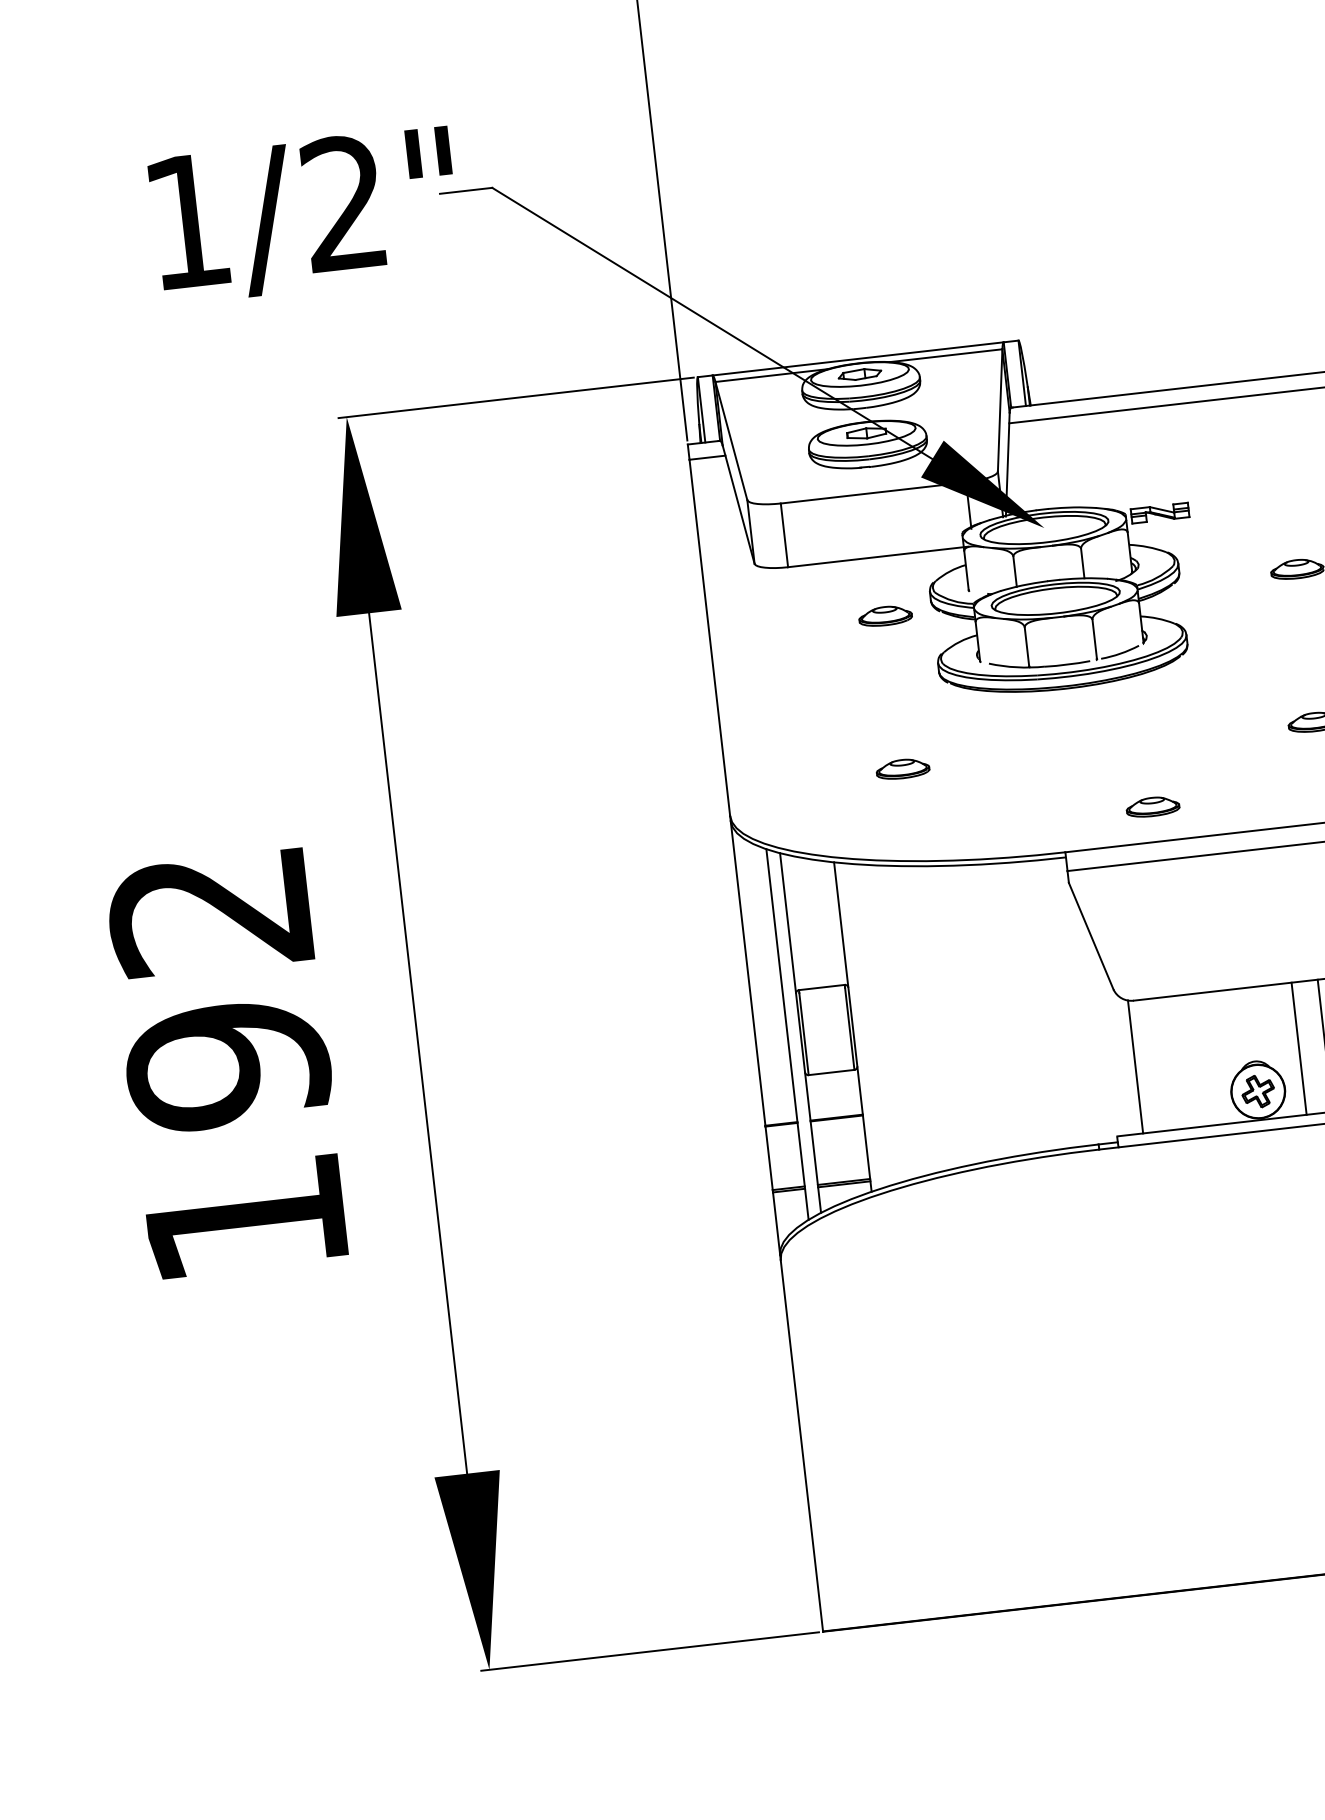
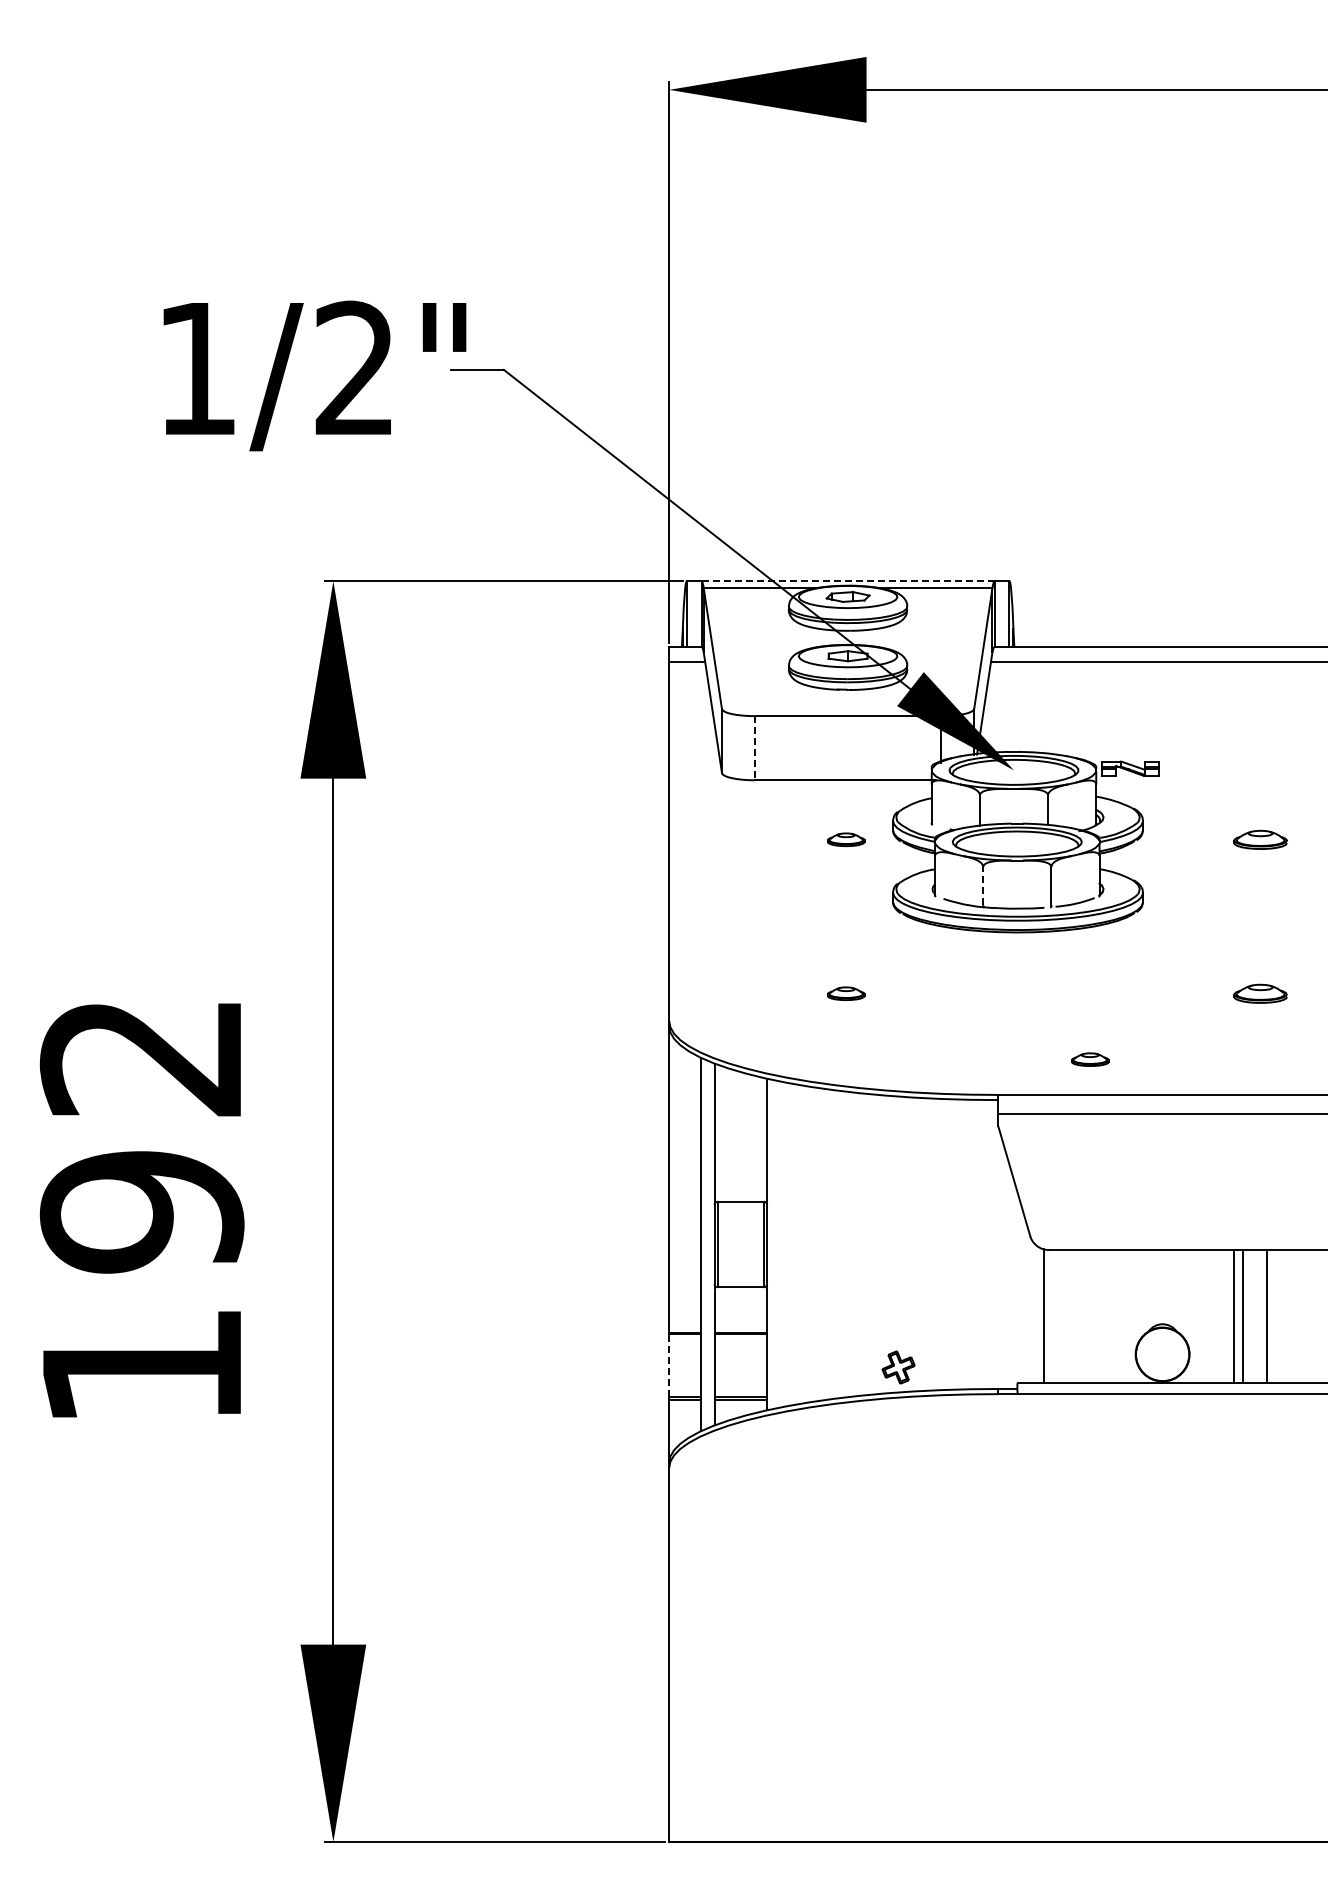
line: (858, 359) -> (848, 581), solid -> dashed
line: (784, 535) -> (754, 748), solid -> dashed
part: (885, 615) -> (846, 839), size x0.7
line: (1027, 645) -> (983, 885), solid -> dashed
part: (903, 768) -> (846, 993), size x0.7
part: (1153, 806) -> (1090, 1059), size x0.7
line: (1299, 1048) -> (1208, 1316), removed
part: (1258, 1091) -> (898, 1367), moved
line: (769, 1158) -> (669, 1365), solid -> dashed

